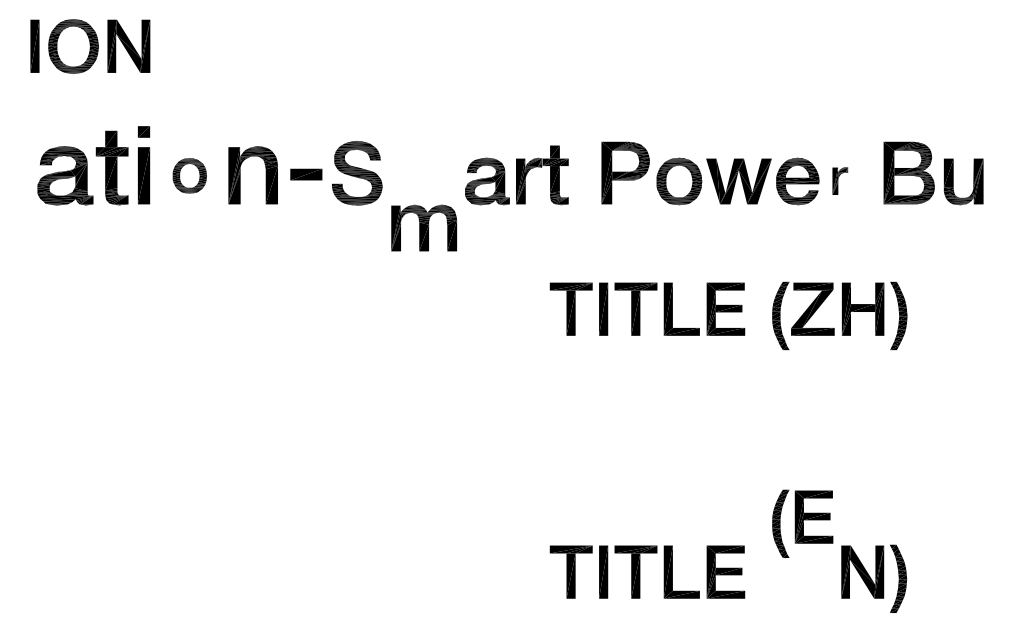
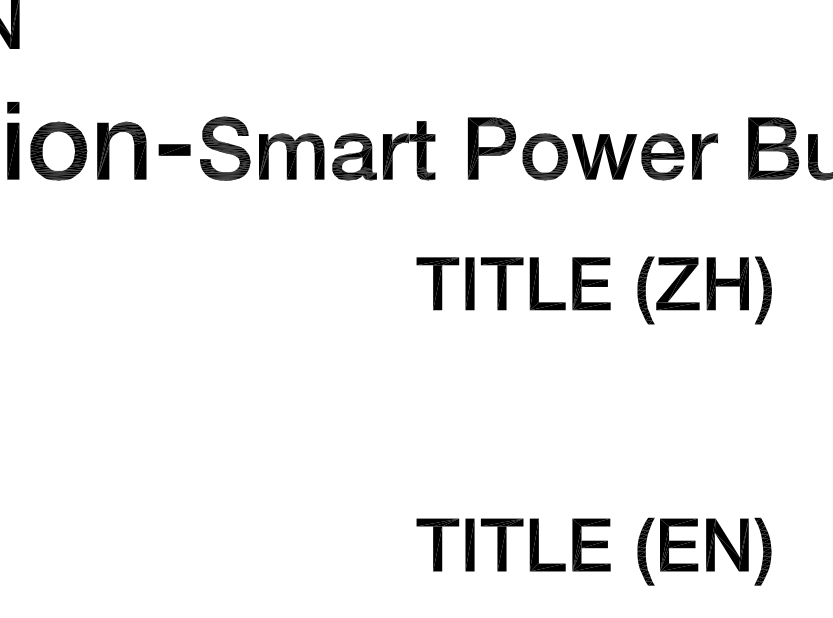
part: (189, 175) -> (58, 150), size x1.67
part: (840, 180) -> (705, 155), size x1.67
part: (424, 227) -> (292, 155), moved
part: (802, 523) -> (667, 551), moved

